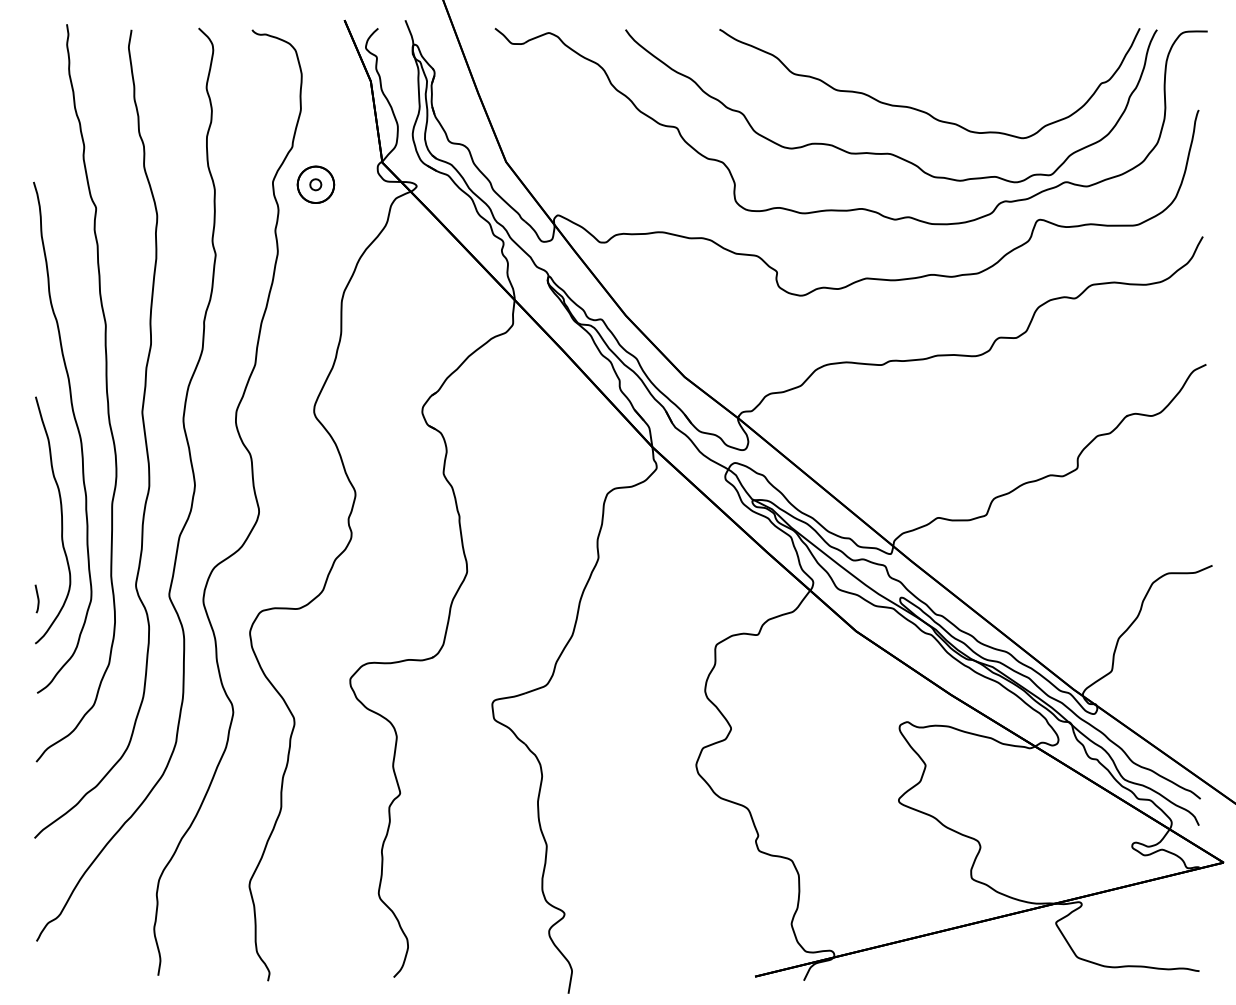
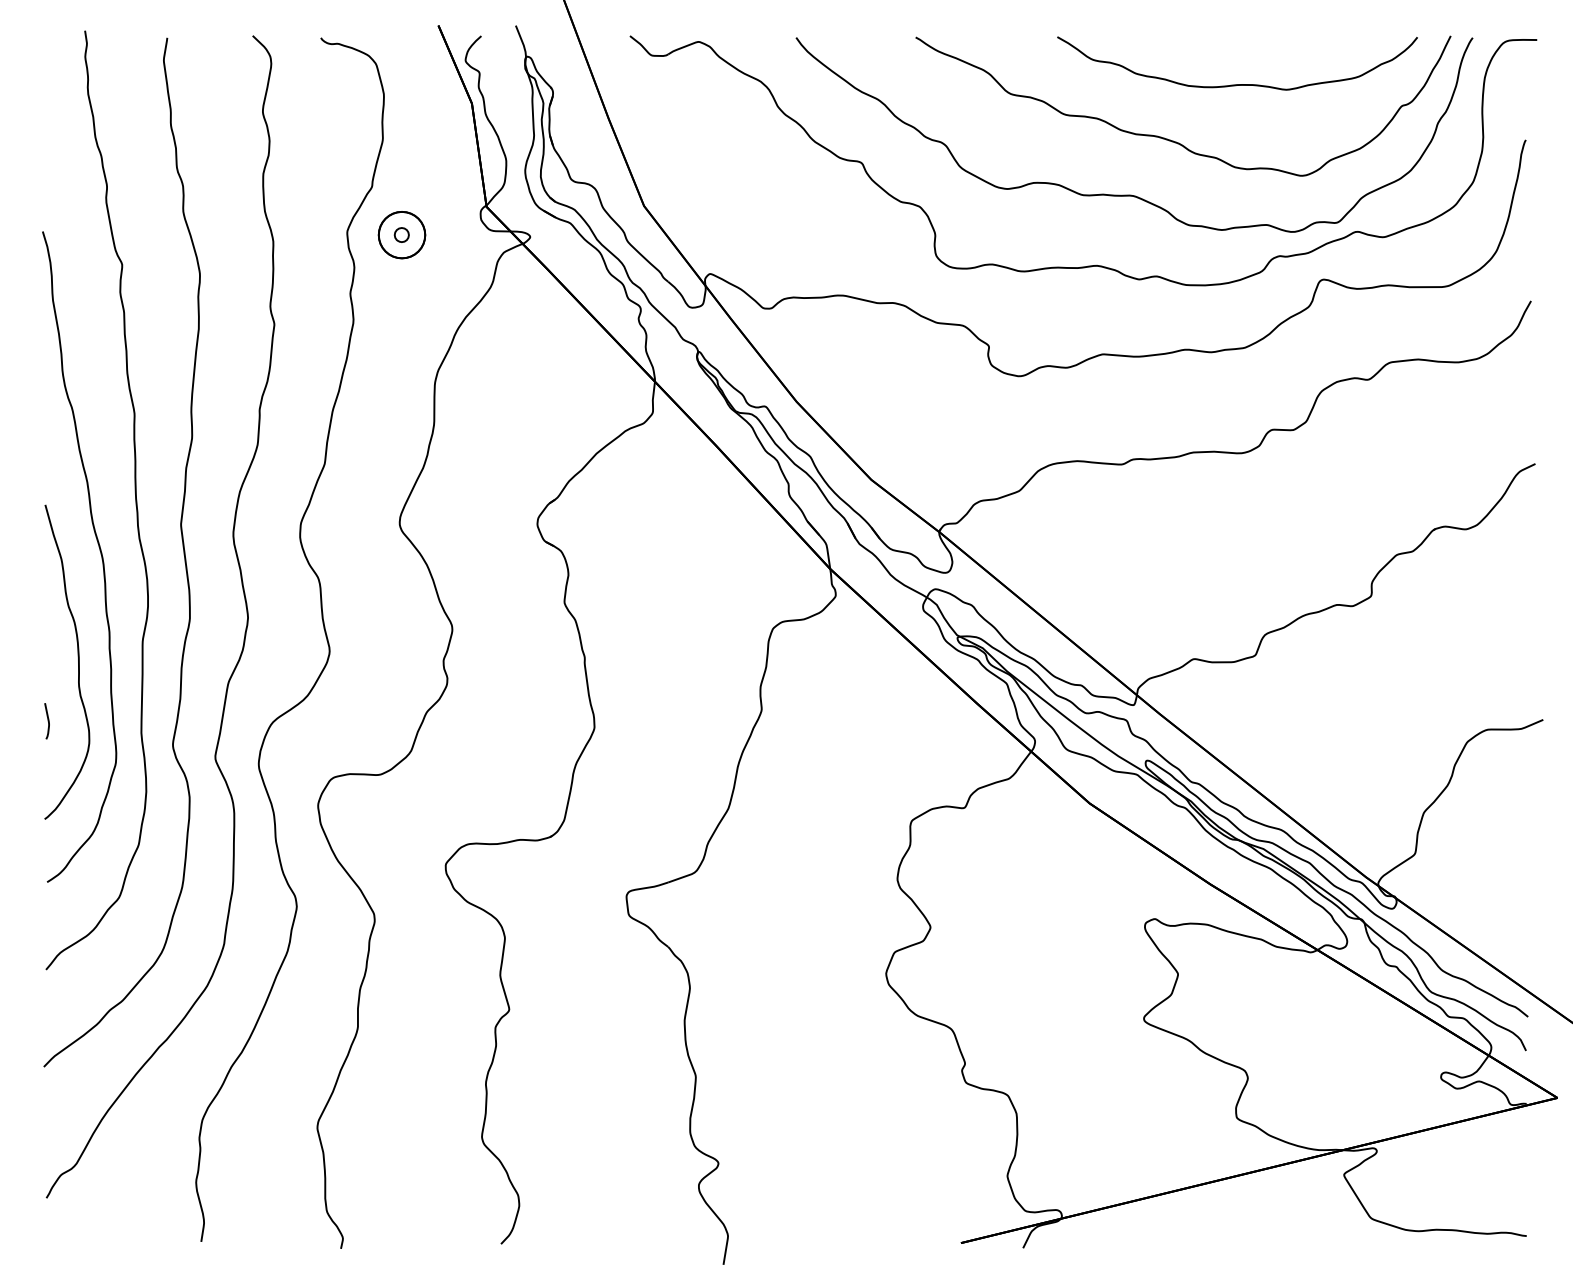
curve: (972, 66) -> (1237, 84), added
curve: (37, 599) -> (47, 721), moved

